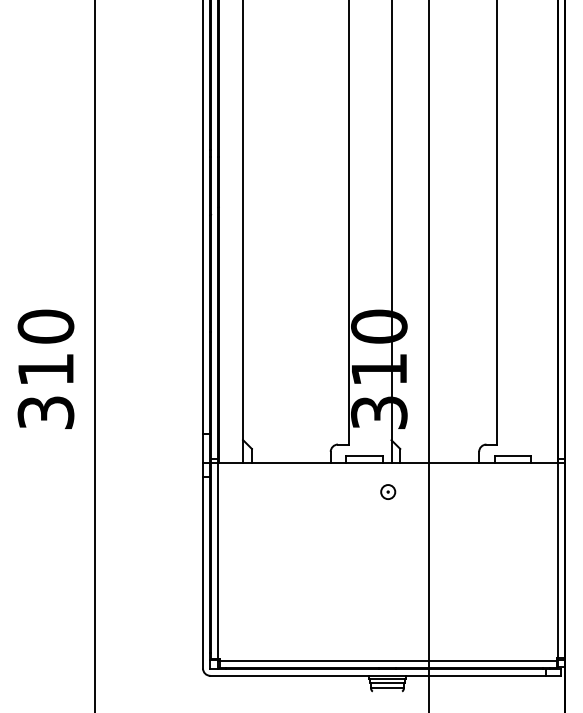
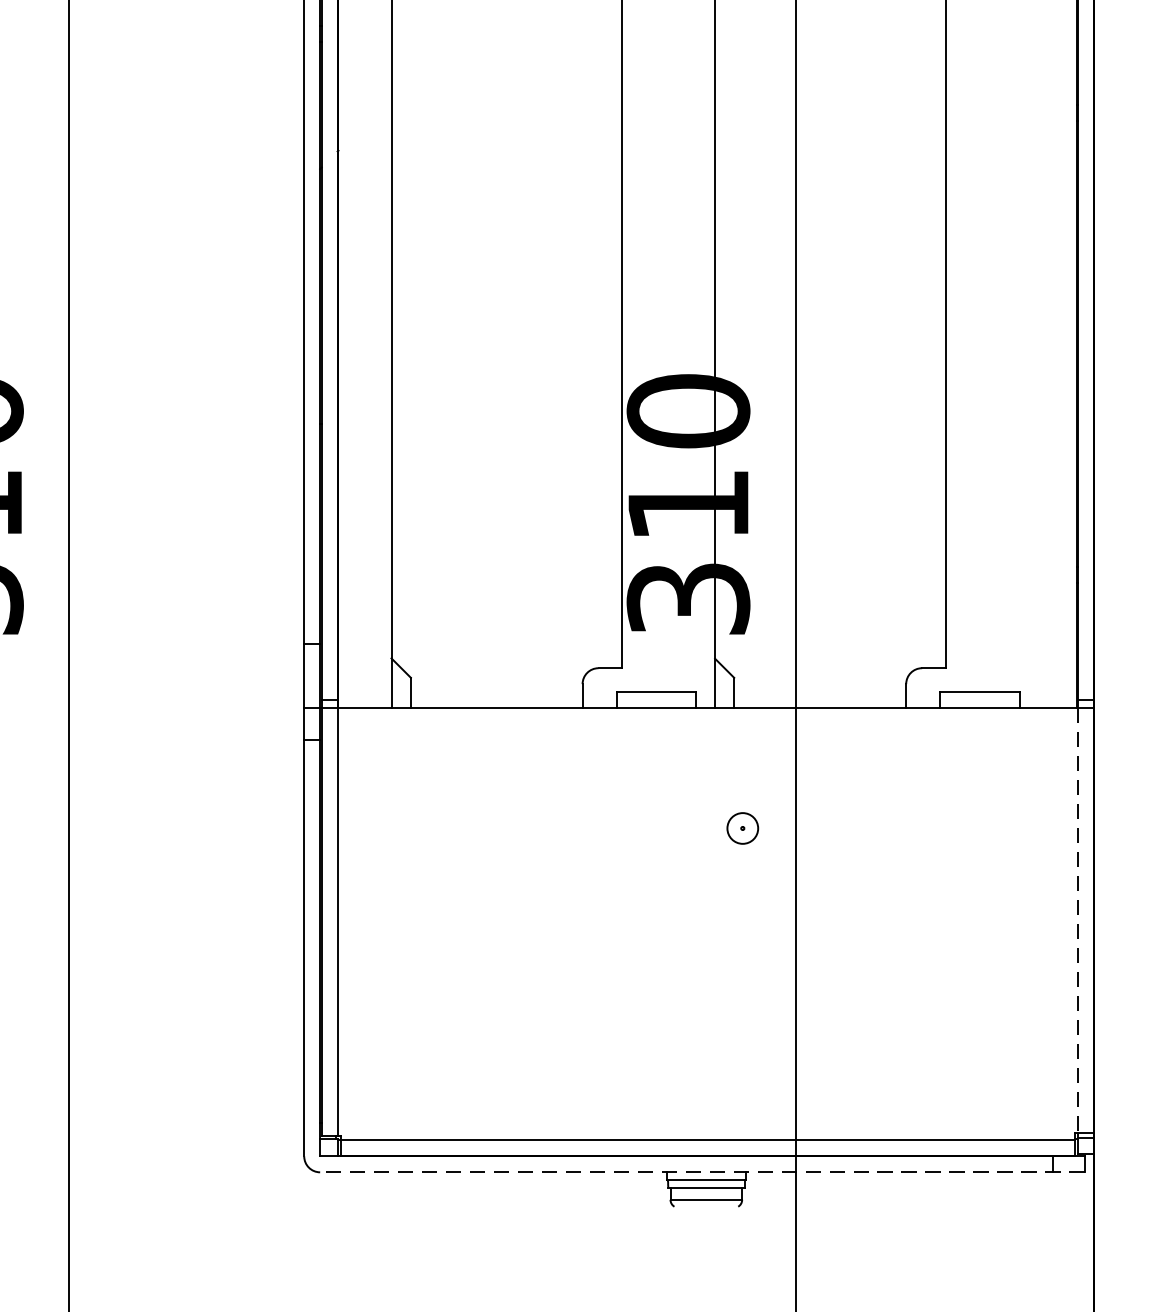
part: (388, 491) -> (743, 827), moved
line: (558, 560) -> (1079, 920), solid -> dashed
line: (385, 675) -> (702, 1171), solid -> dashed

